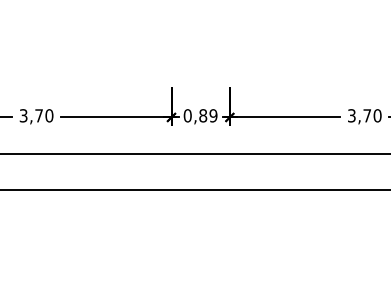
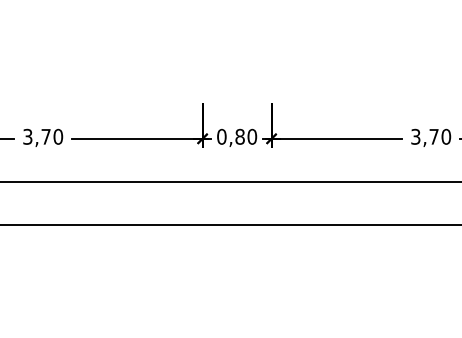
text: (213, 115) -> (252, 136), 0,89 -> 0,80

